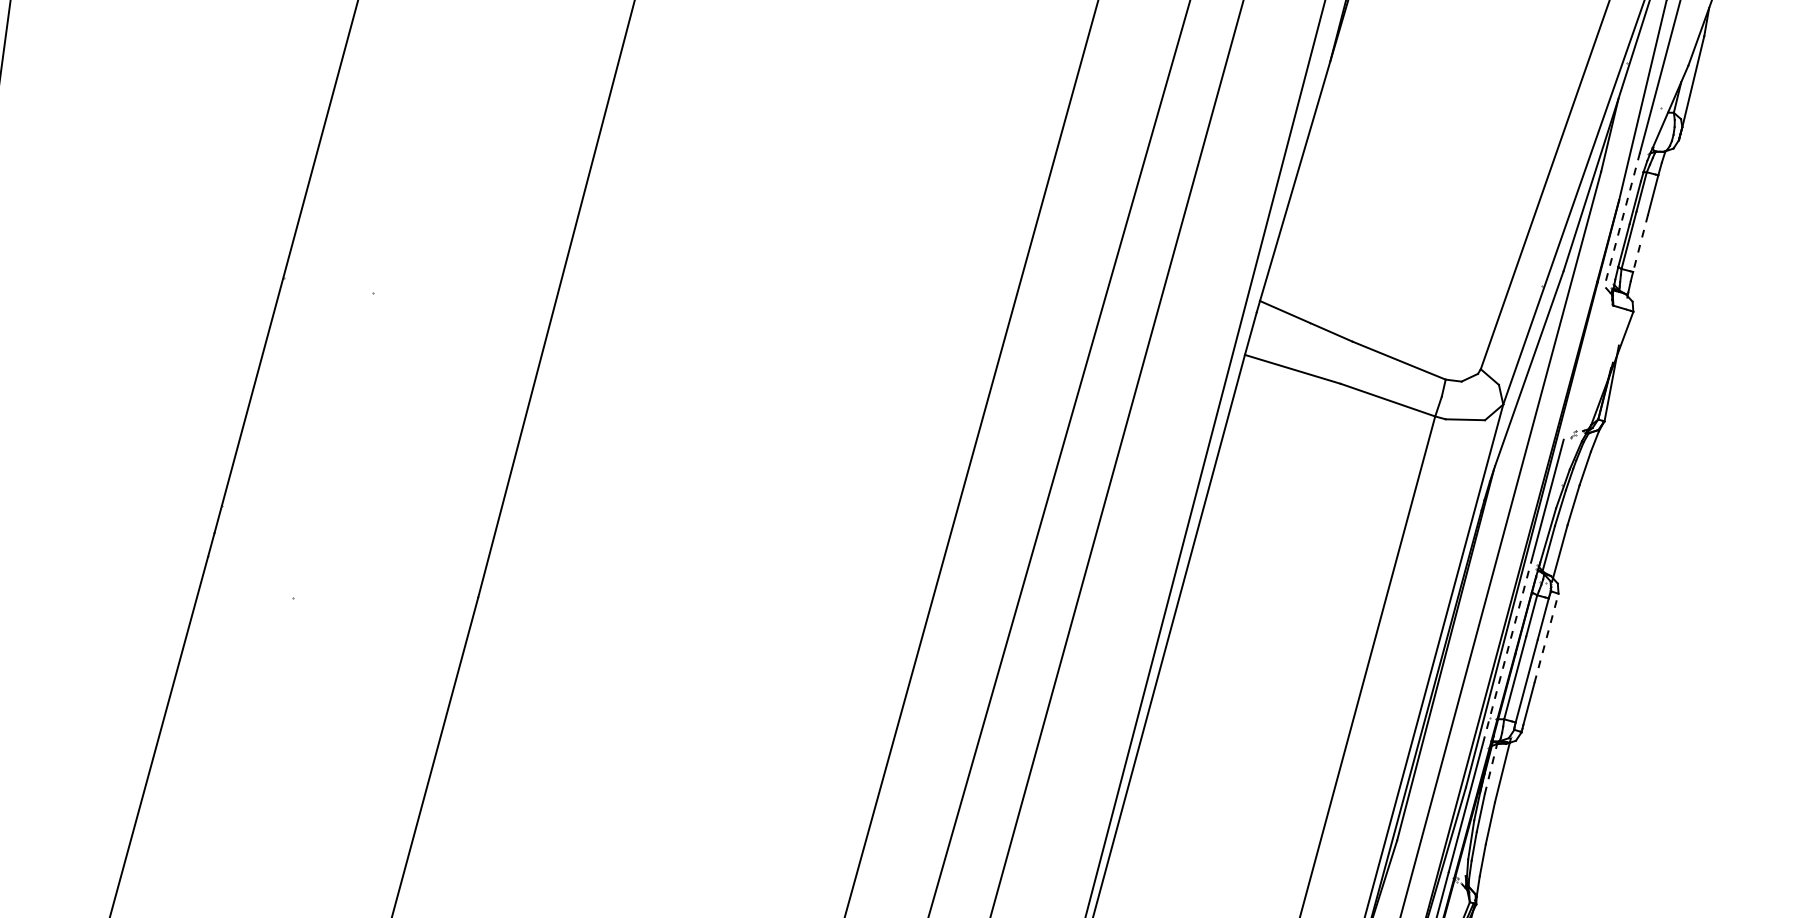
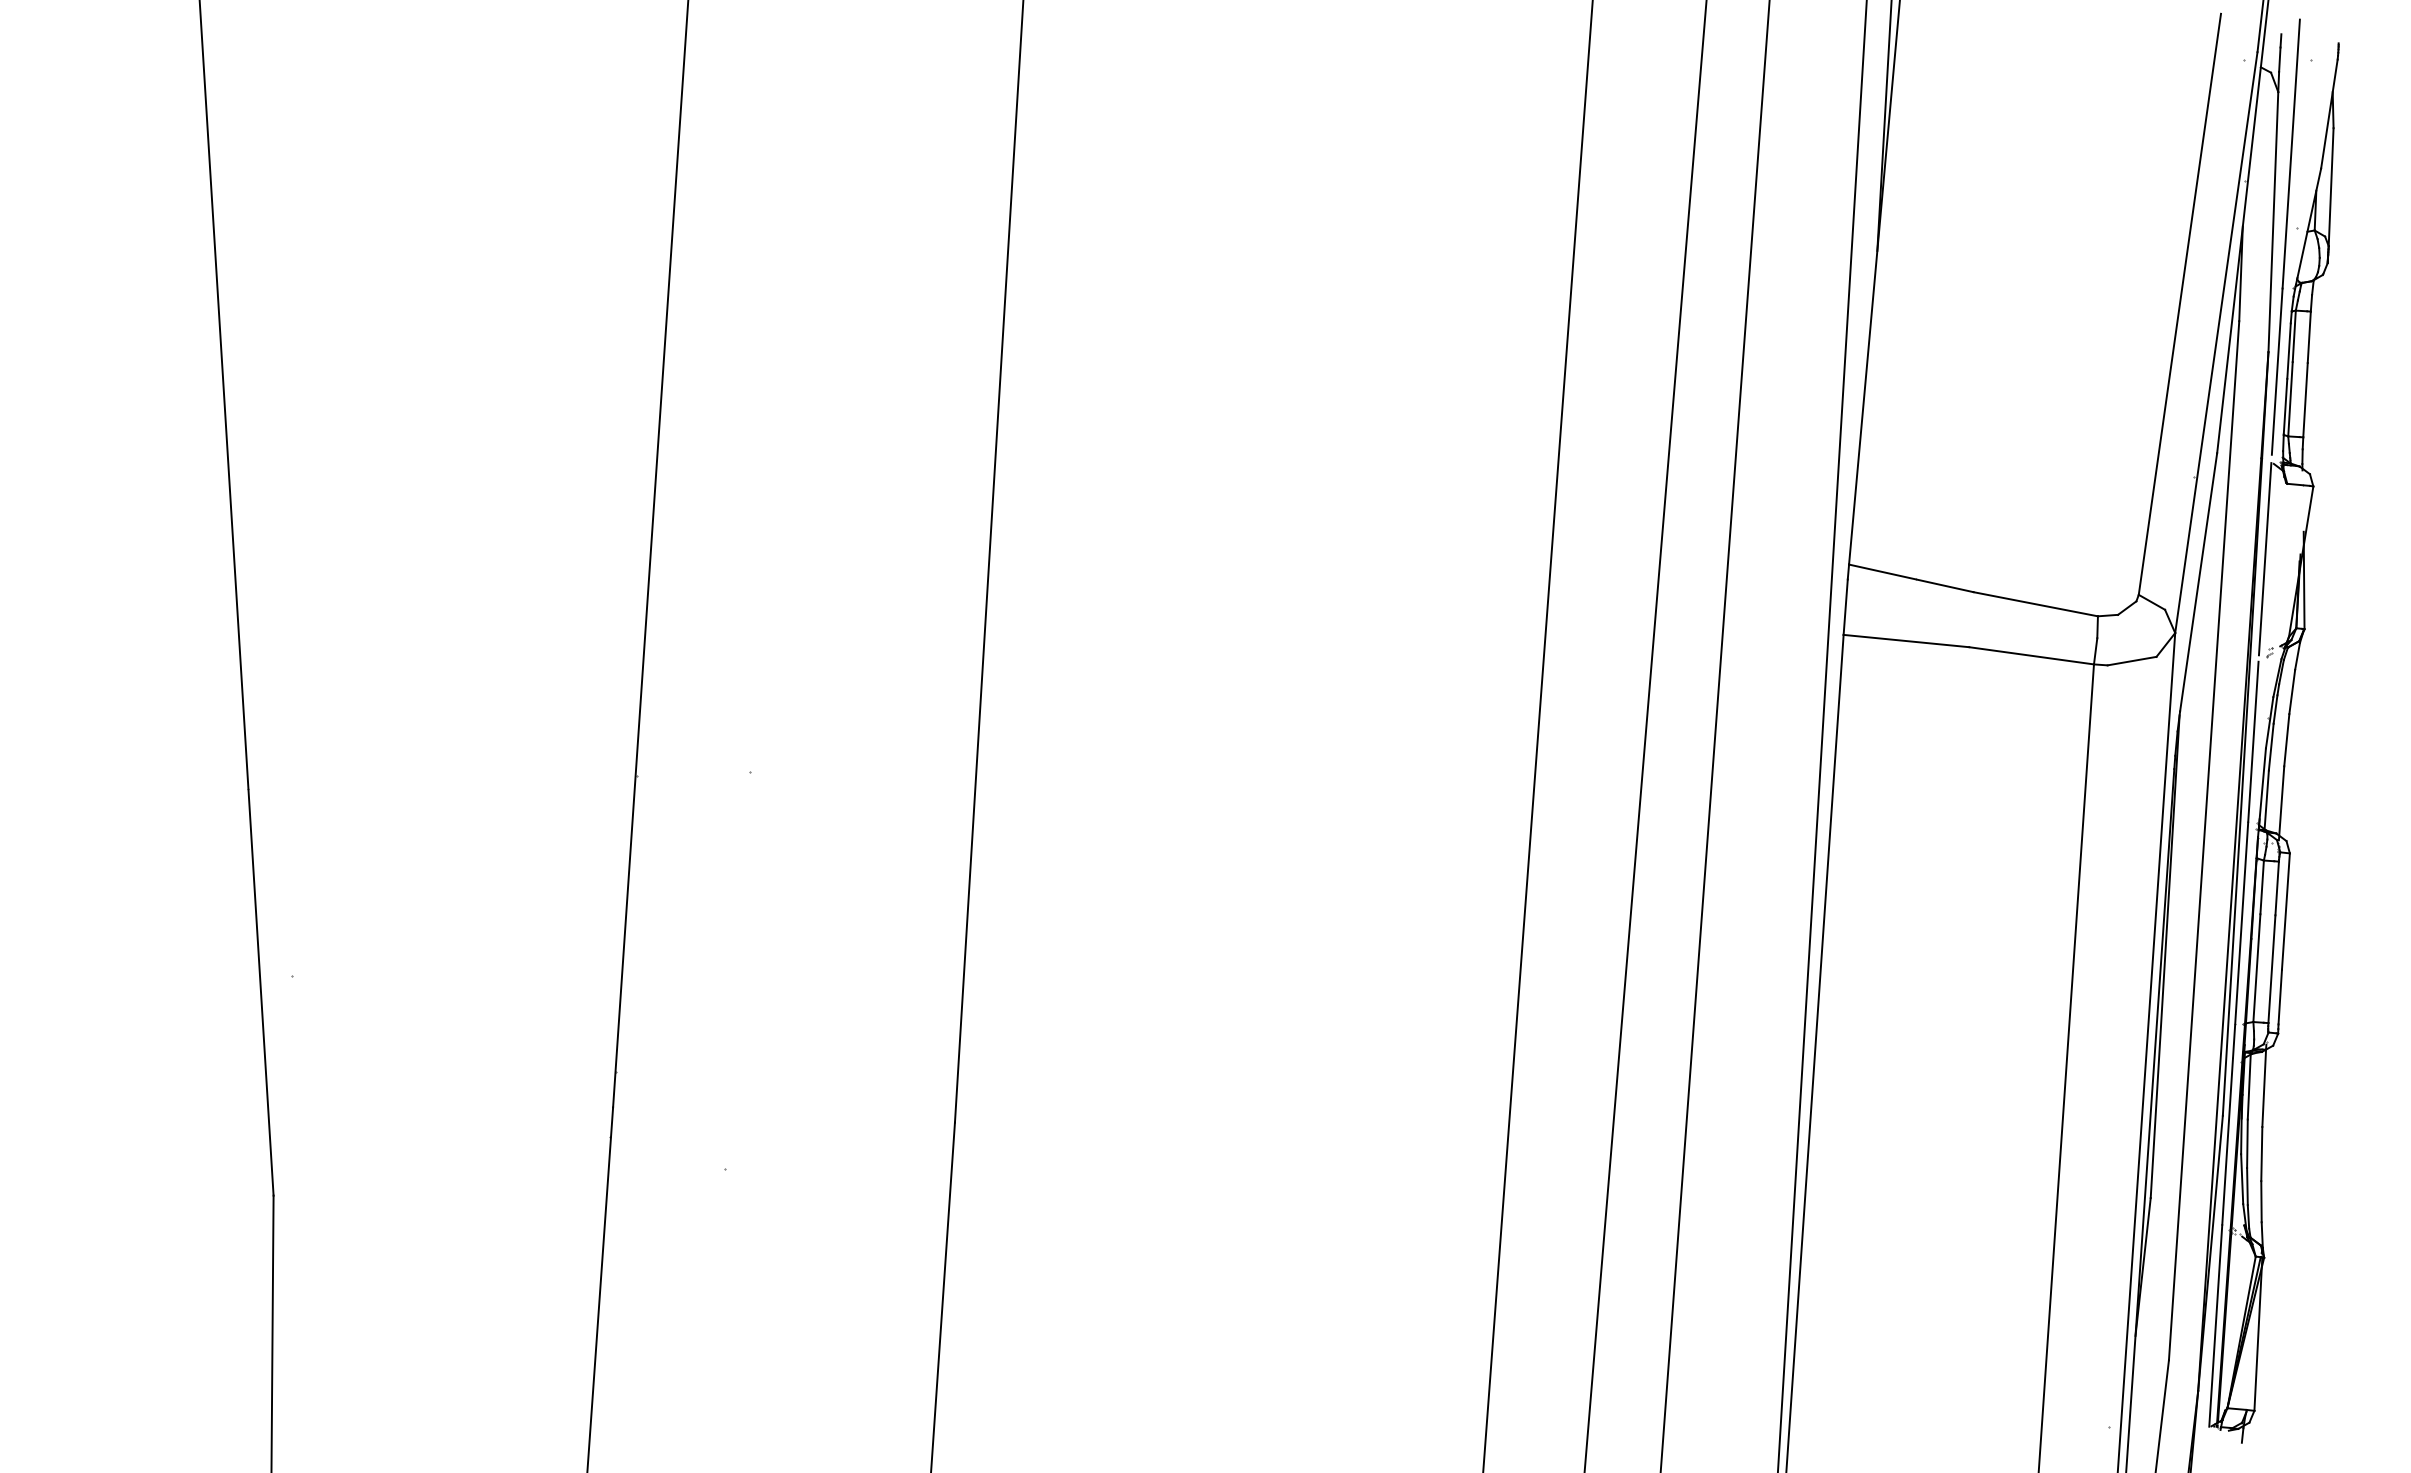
line: (1623, 216) -> (2277, 371), dashed -> solid
line: (1640, 243) -> (2305, 400), dashed -> solid
line: (1584, 361) -> (2264, 559), added
line: (1546, 638) -> (2285, 911), dashed -> solid
line: (1506, 653) -> (2240, 940), dashed -> solid
line: (1491, 767) -> (2249, 1084), dashed -> solid

